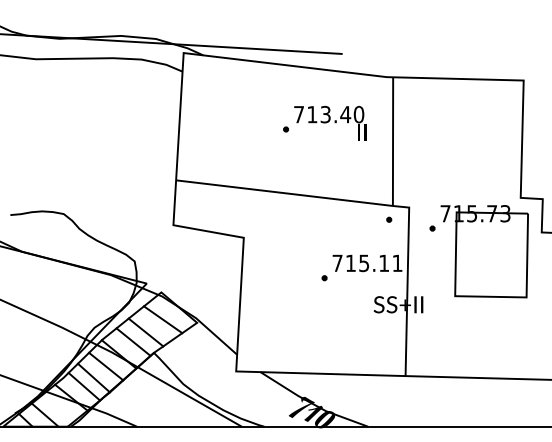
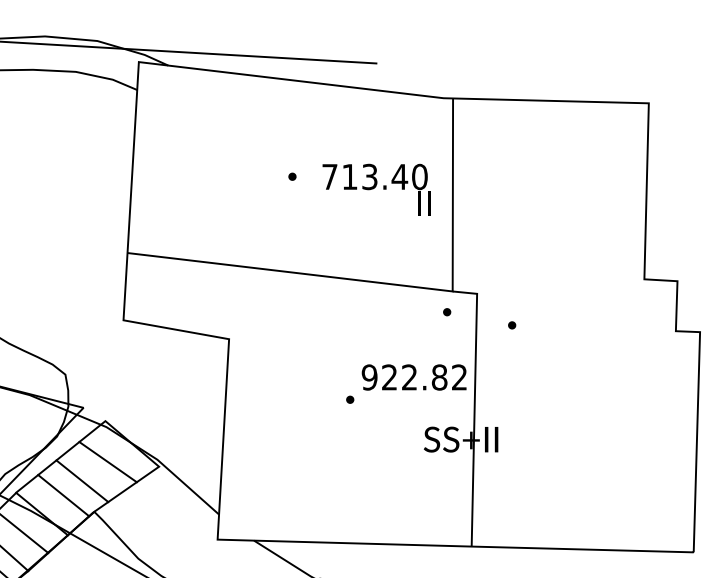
text: (330, 123) -> (377, 190), moved
part: (484, 251) -> (590, 359), removed
text: (367, 263) -> (414, 377), 715.11 -> 922.82

